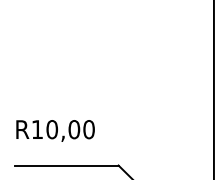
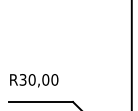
text: (36, 128) -> (22, 79), R10,00 -> R30,00

